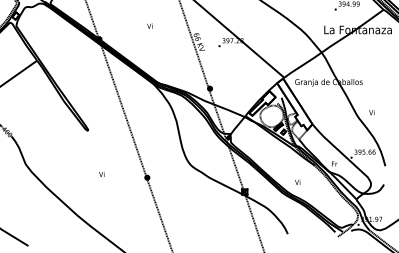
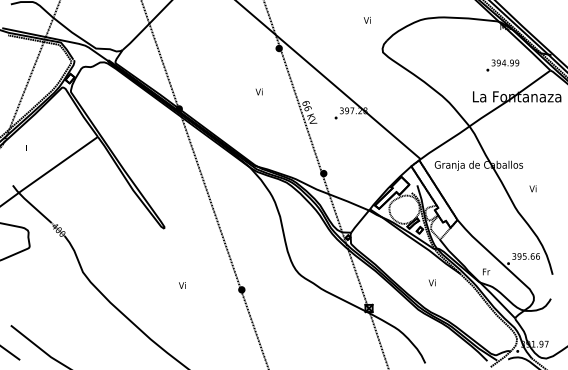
text: (149, 25) -> (258, 91), moved
text: (371, 112) -> (532, 188), moved
text: (297, 182) -> (431, 282), moved

